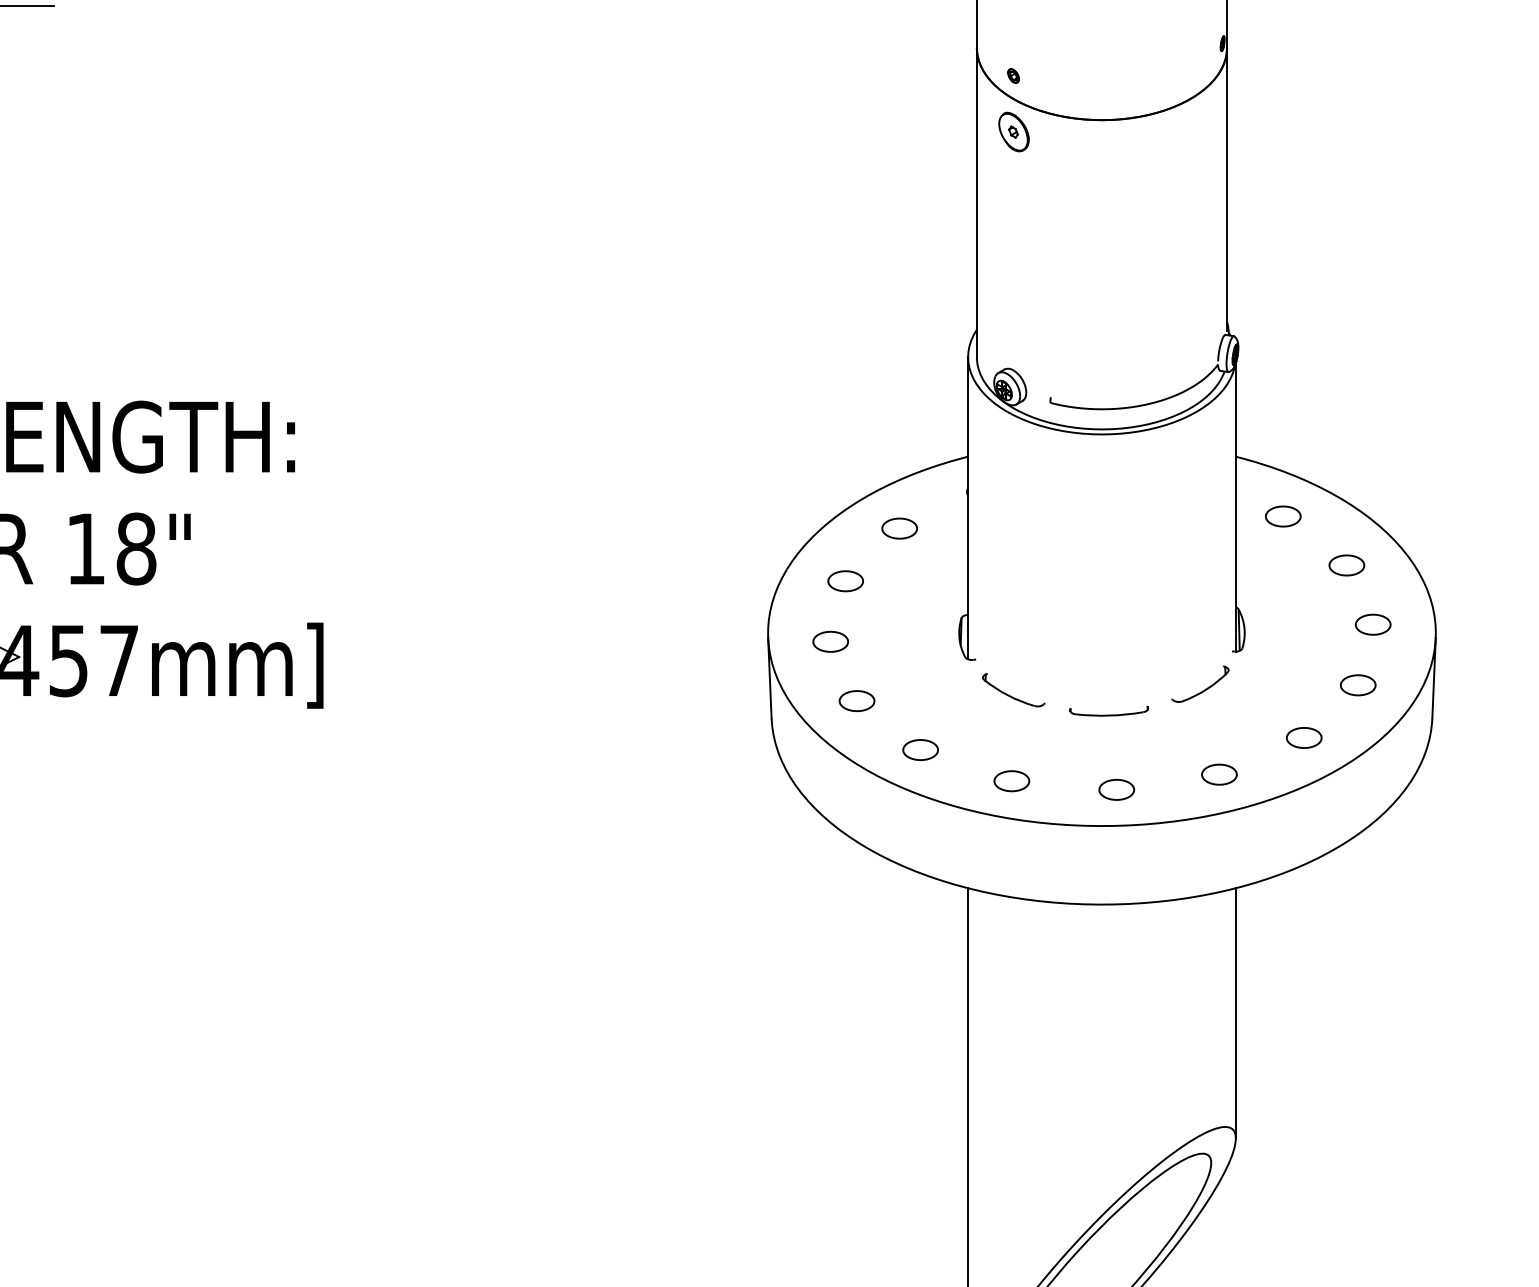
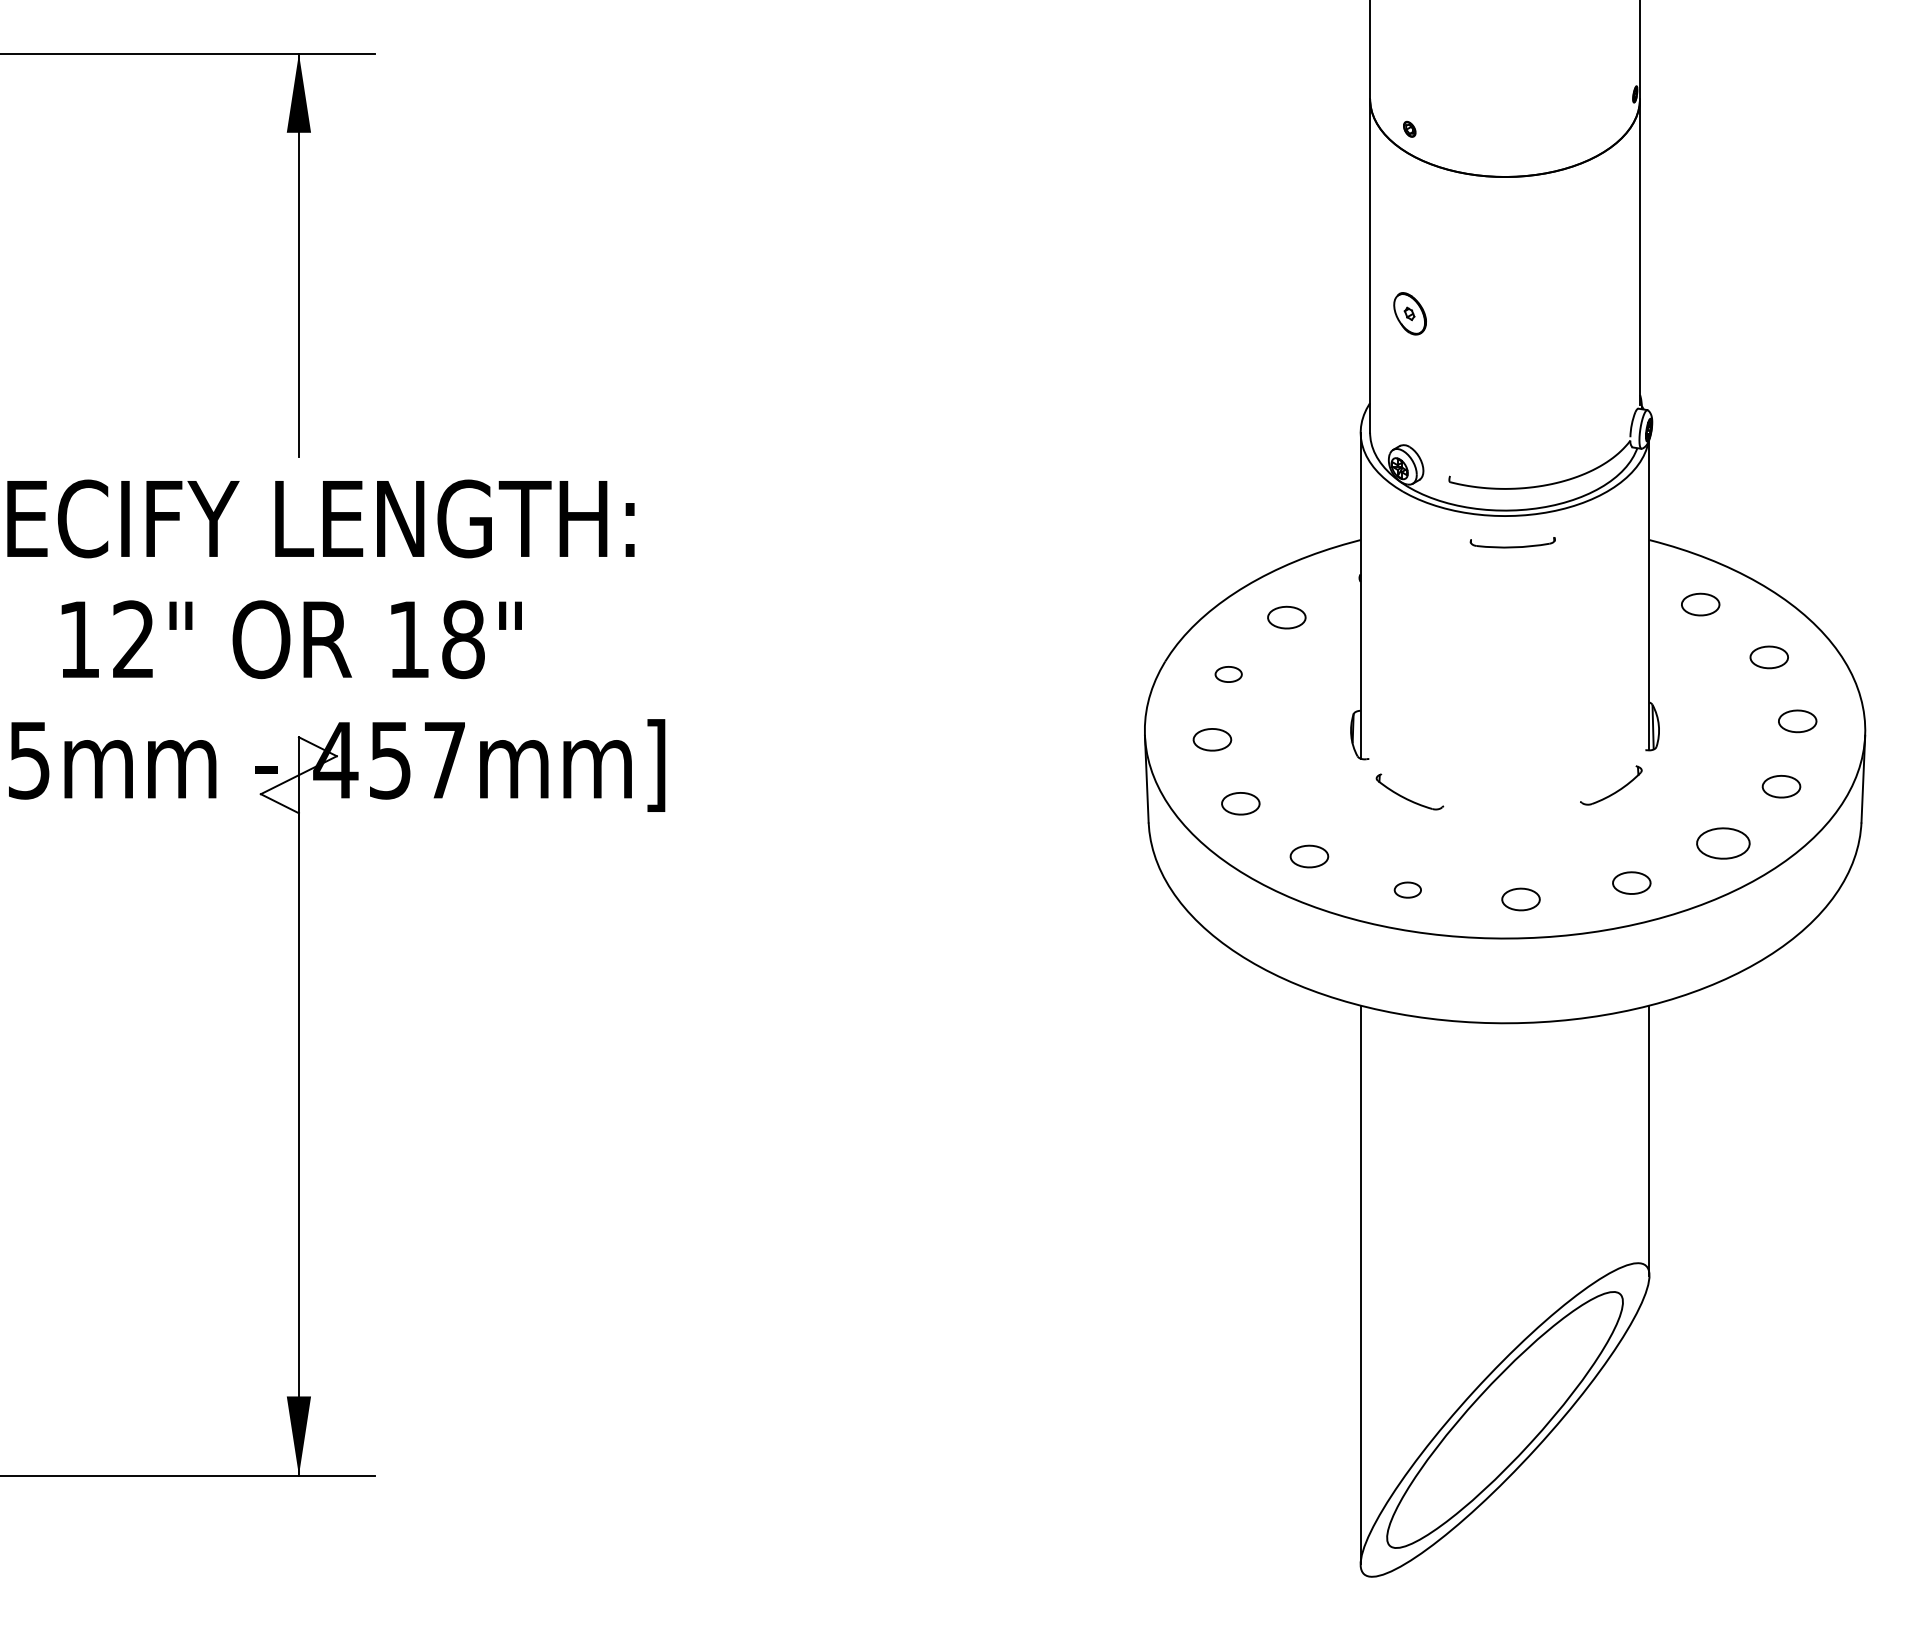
part: (1013, 131) -> (1409, 313), moved
part: (845, 581) -> (1228, 674), size x0.7
part: (1108, 711) -> (1512, 542), moved
part: (1303, 737) -> (1722, 843), size x1.4
part: (1011, 780) -> (1407, 889), size x0.7

